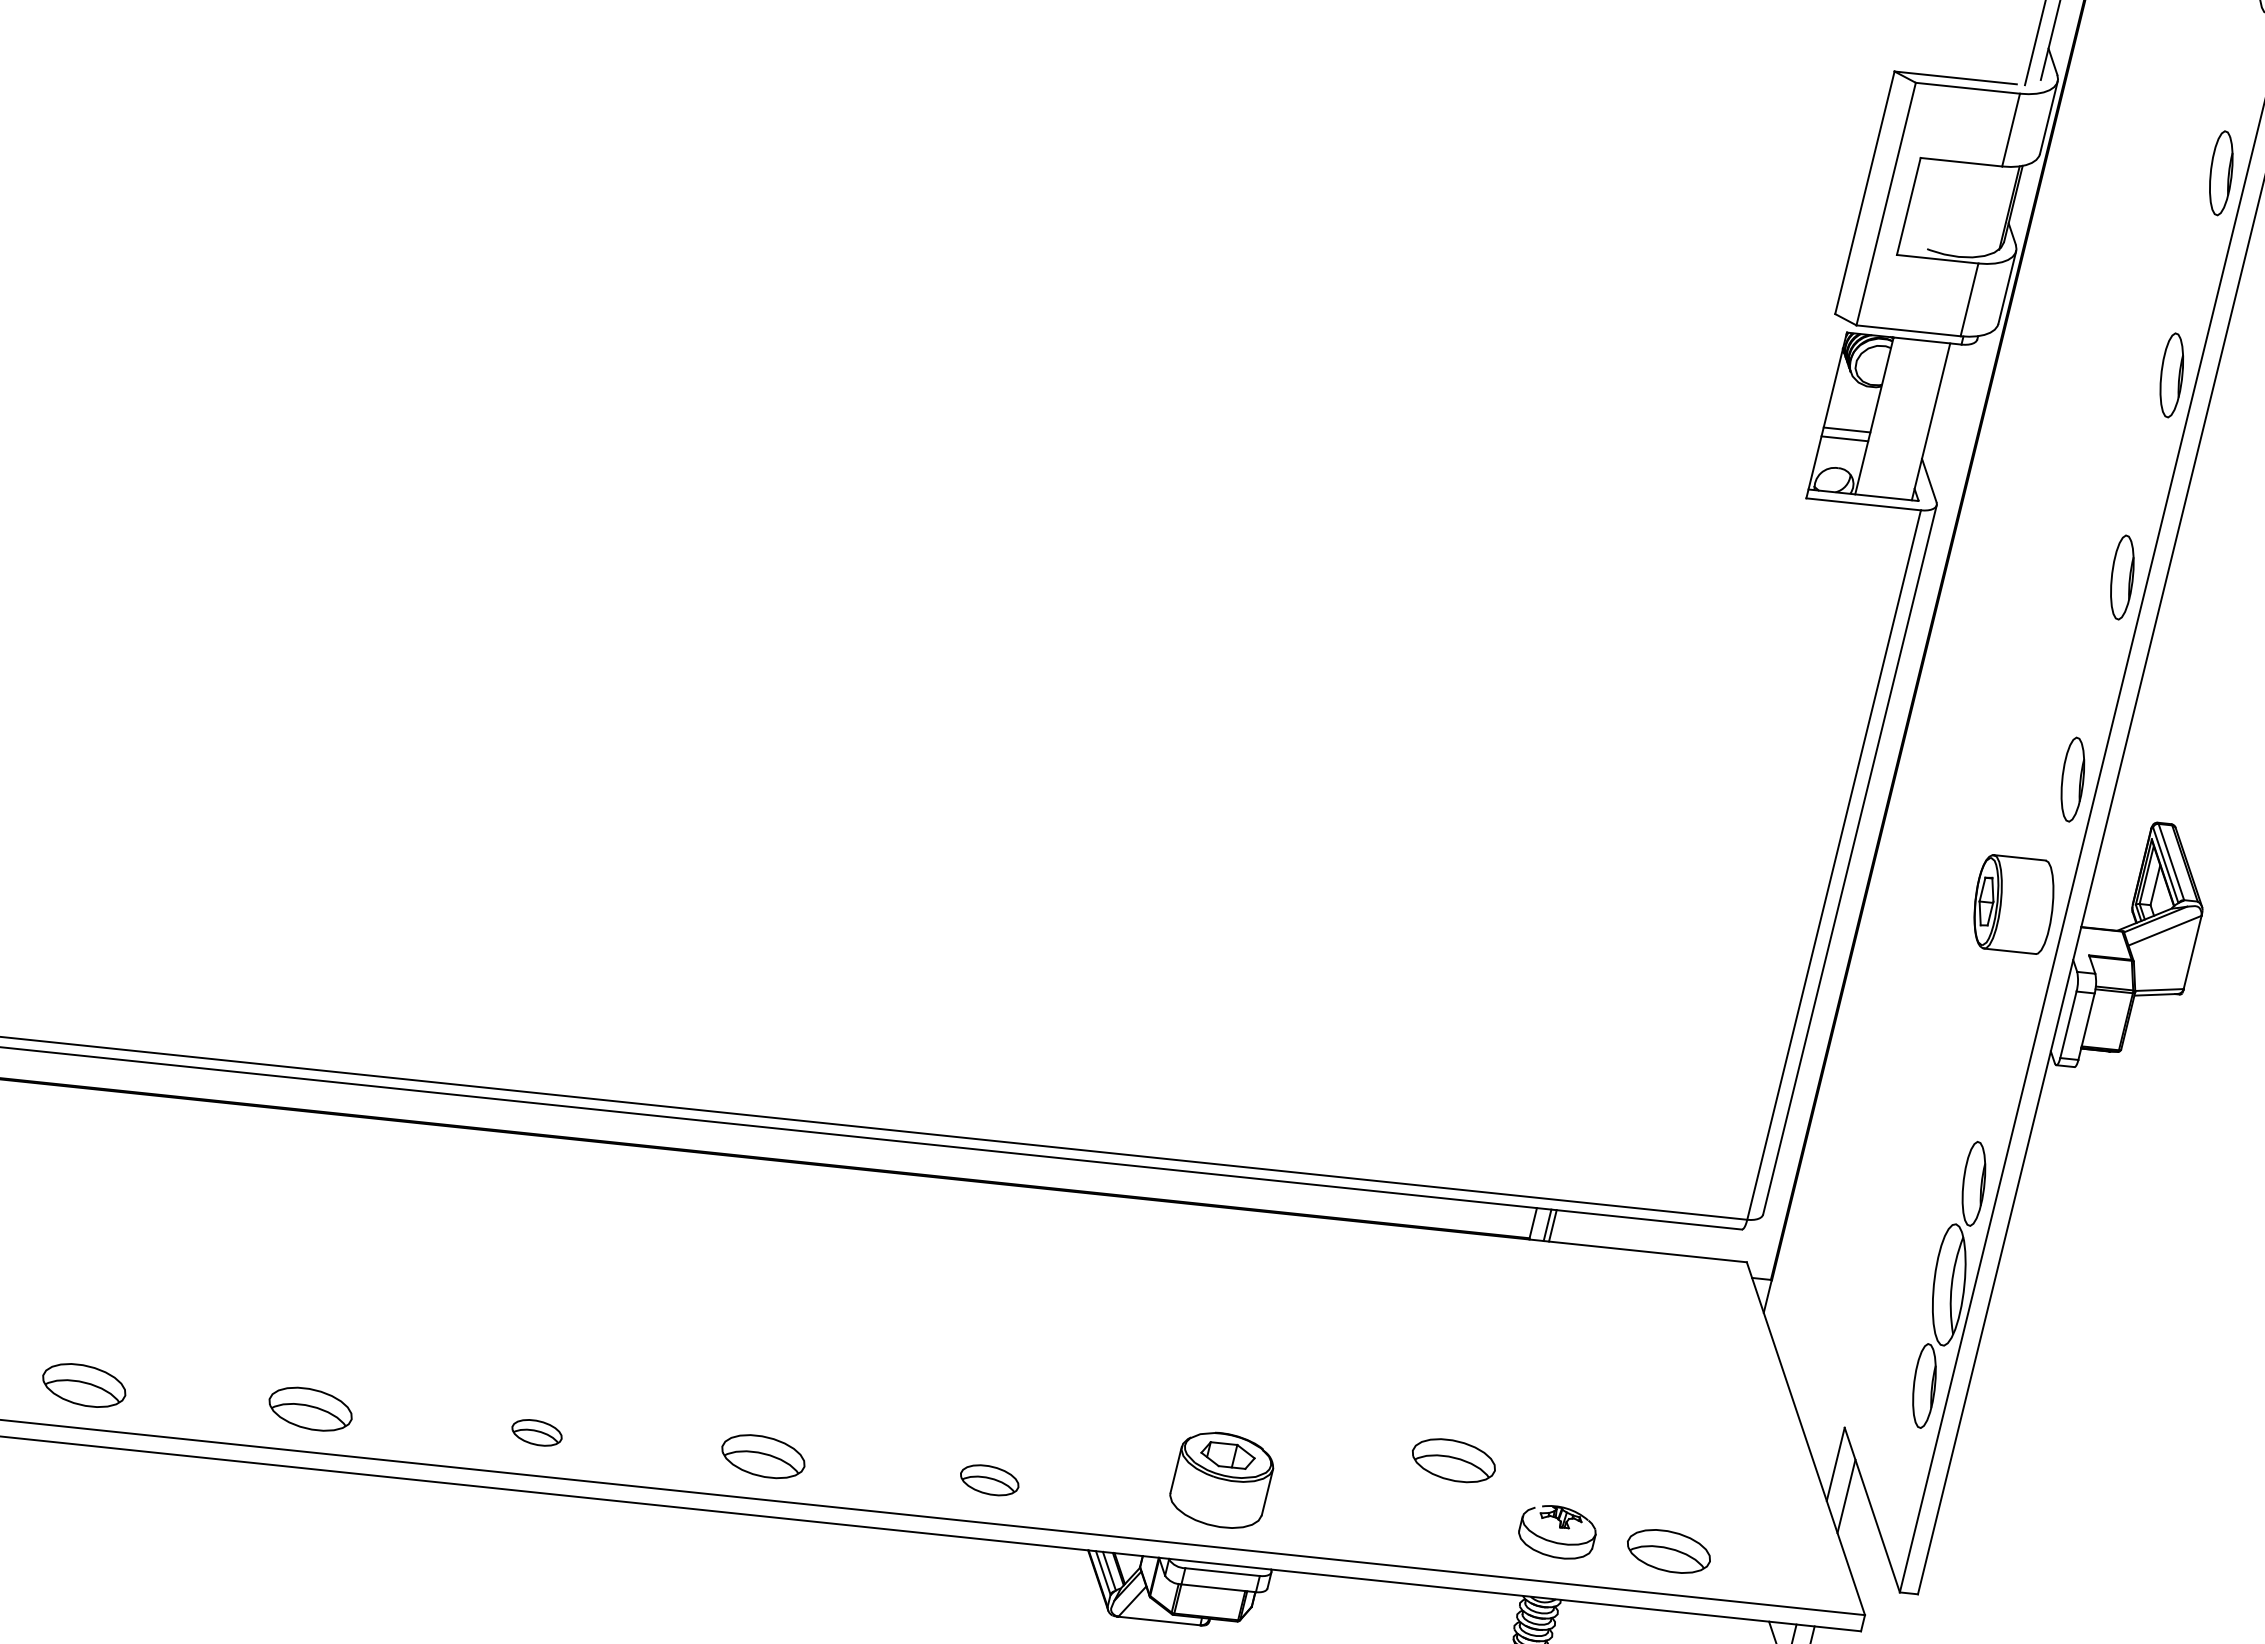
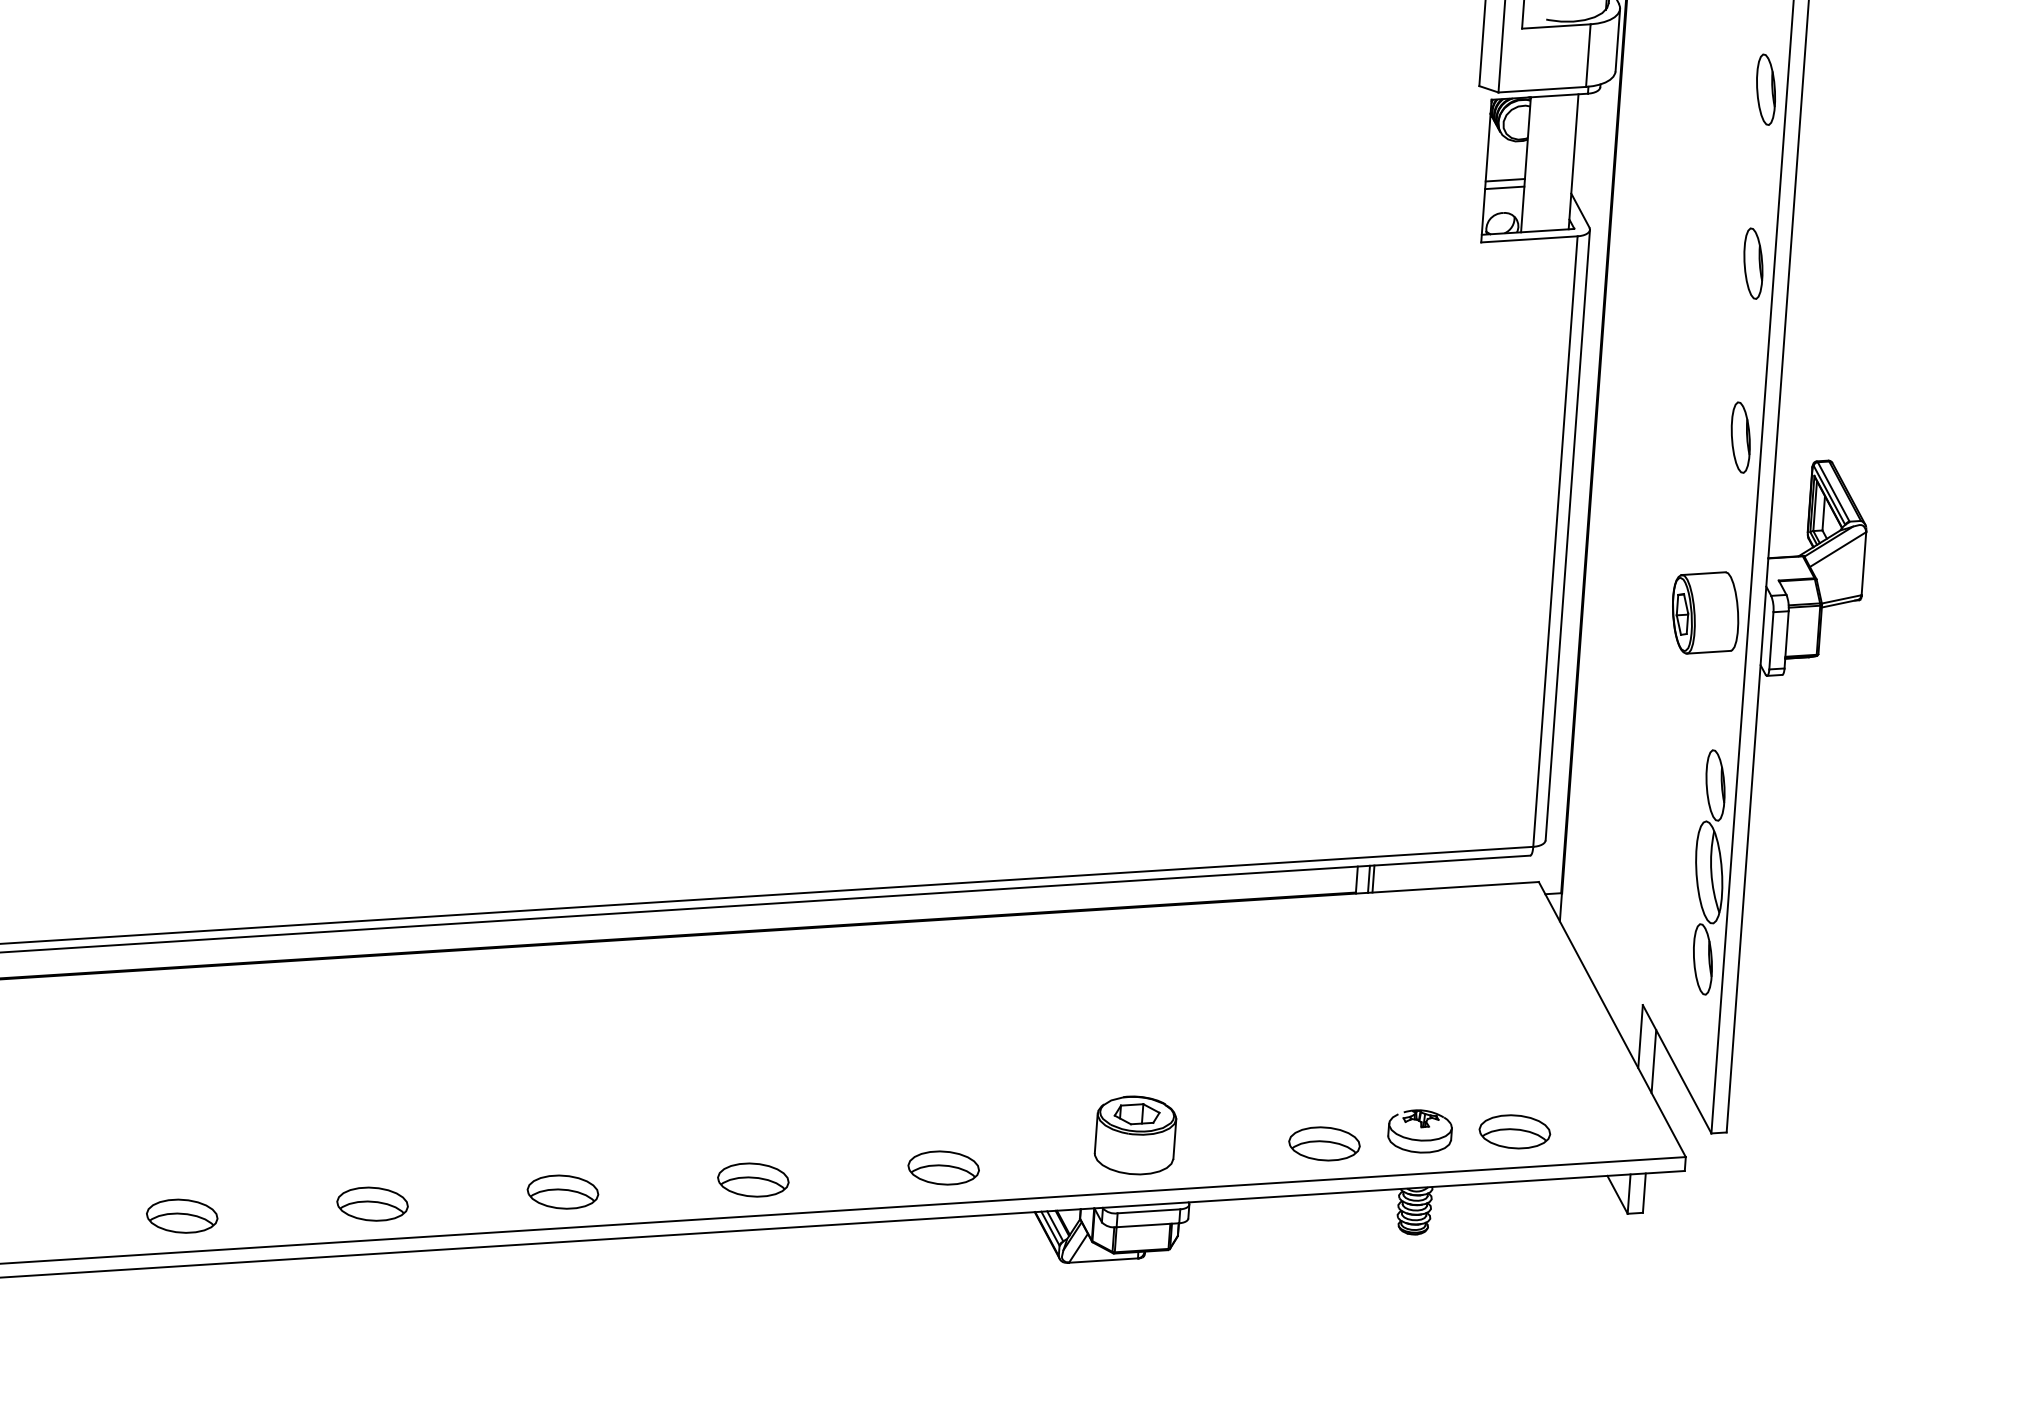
part: (2013, 903) -> (1705, 612), moved
part: (536, 1432) -> (562, 1191), size x1.67
part: (1453, 1460) -> (1324, 1143), moved
part: (989, 1479) -> (943, 1167), size x1.43

